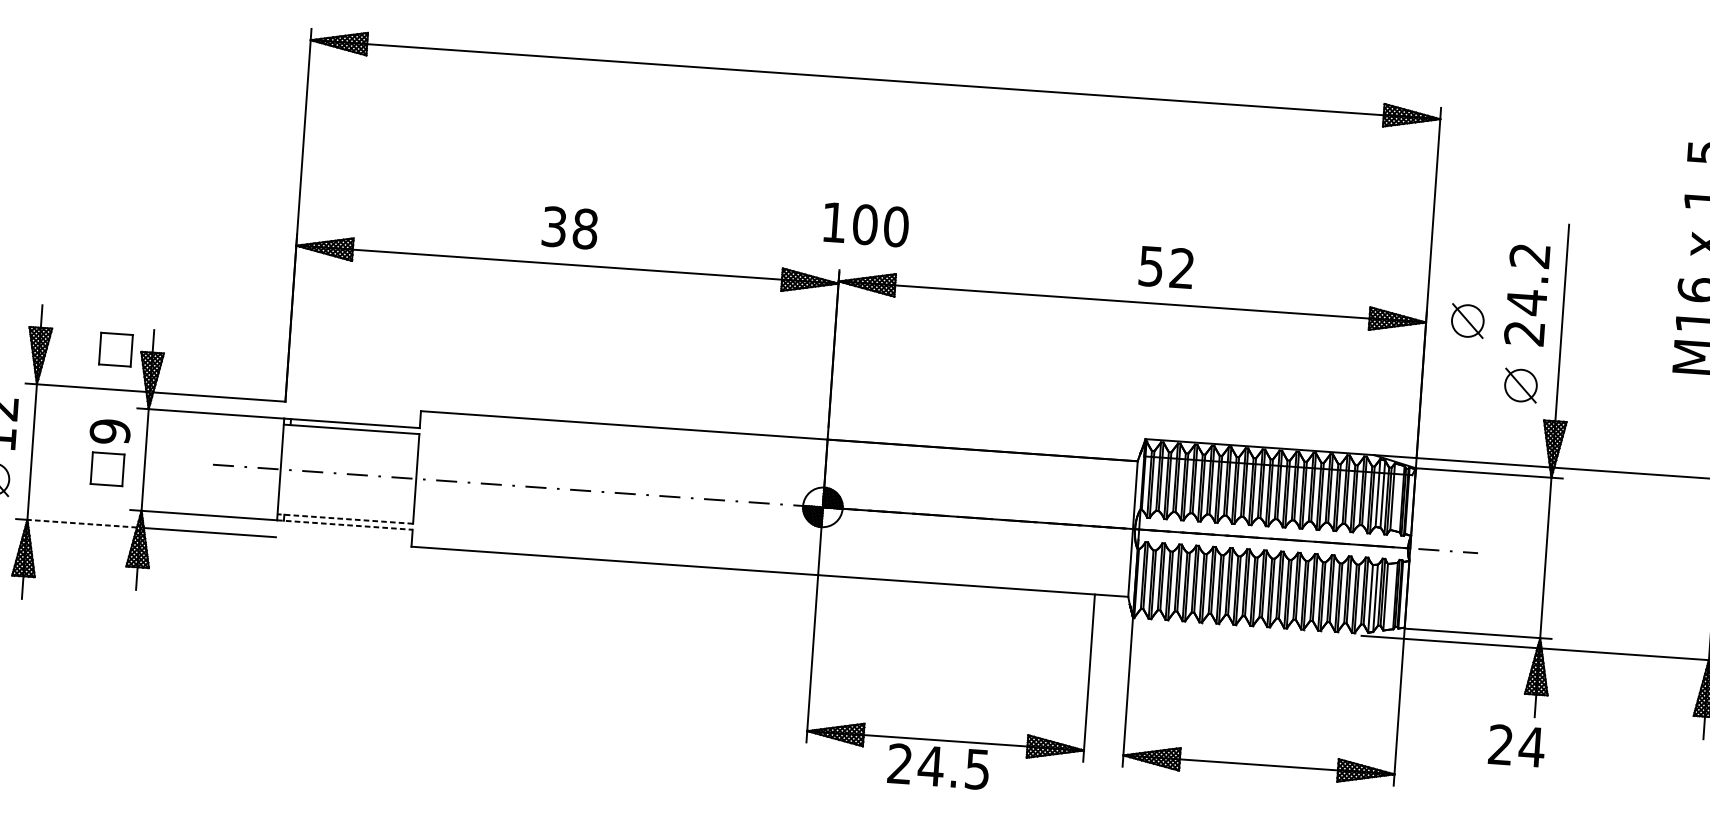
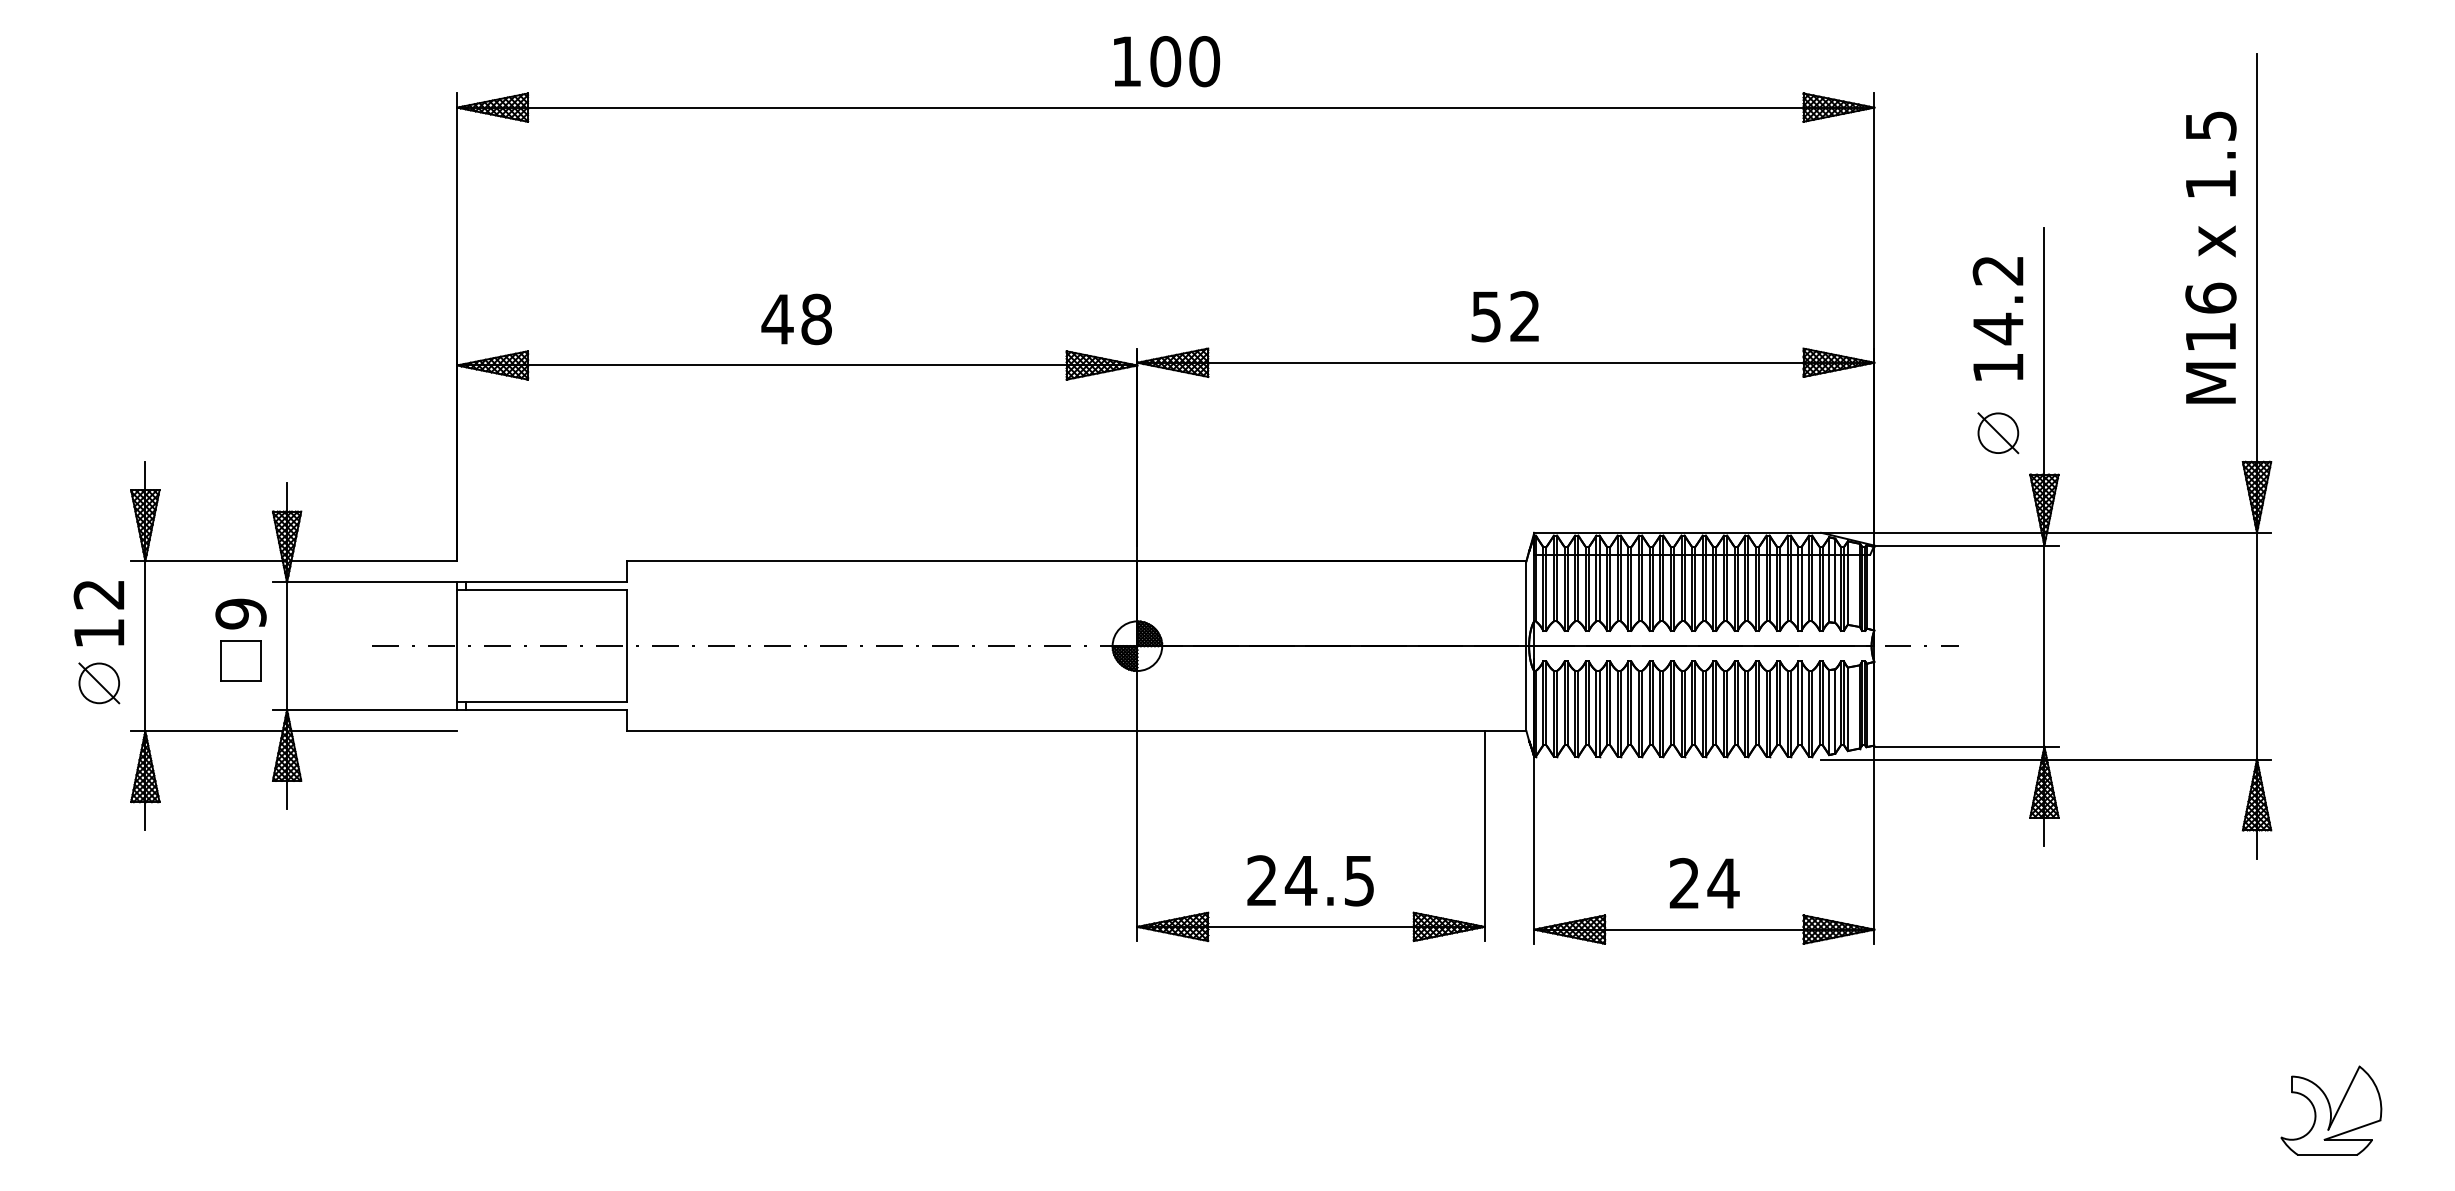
text: (866, 224) -> (1167, 61), moved
text: (554, 226) -> (777, 319), 38 -> 48
text: (1165, 267) -> (1504, 316), moved
part: (1467, 321) -> (1926, 357), removed
text: (1523, 333) -> (1997, 368), 24.2 -> 14.2
part: (115, 349) -> (240, 510), removed
line: (344, 519) -> (541, 702), dashed -> solid
line: (82, 523) -> (214, 731), dashed -> solid
line: (345, 524) -> (542, 709), dashed -> solid
text: (1516, 745) -> (1704, 883), moved
text: (938, 766) -> (1310, 880), moved

